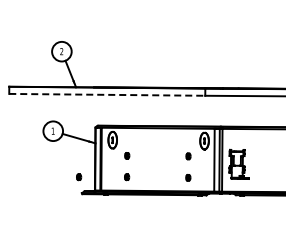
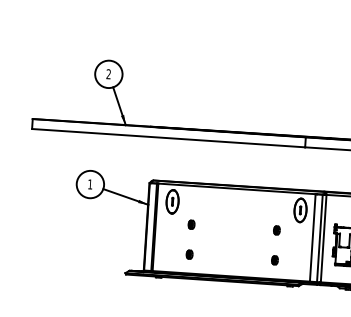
line: (107, 94) -> (168, 137), dashed -> solid
part: (79, 177) -> (123, 251), removed

